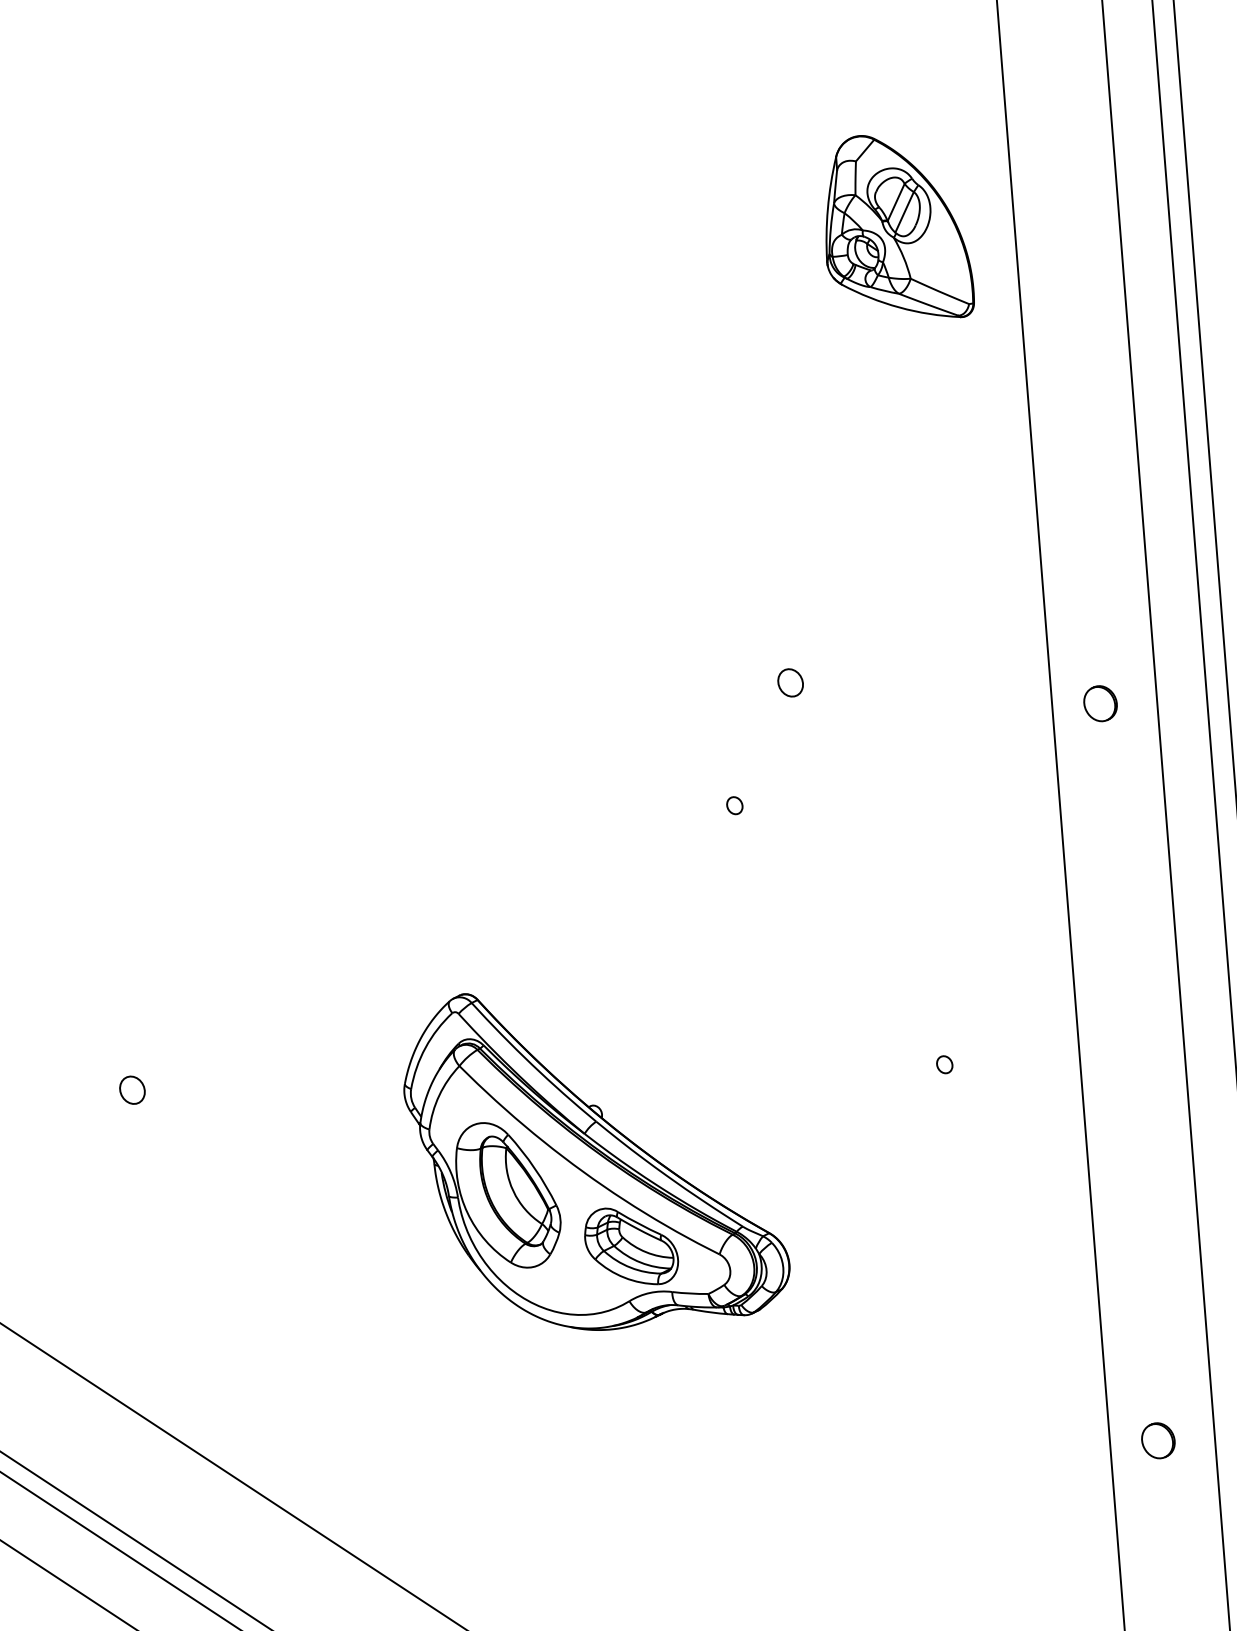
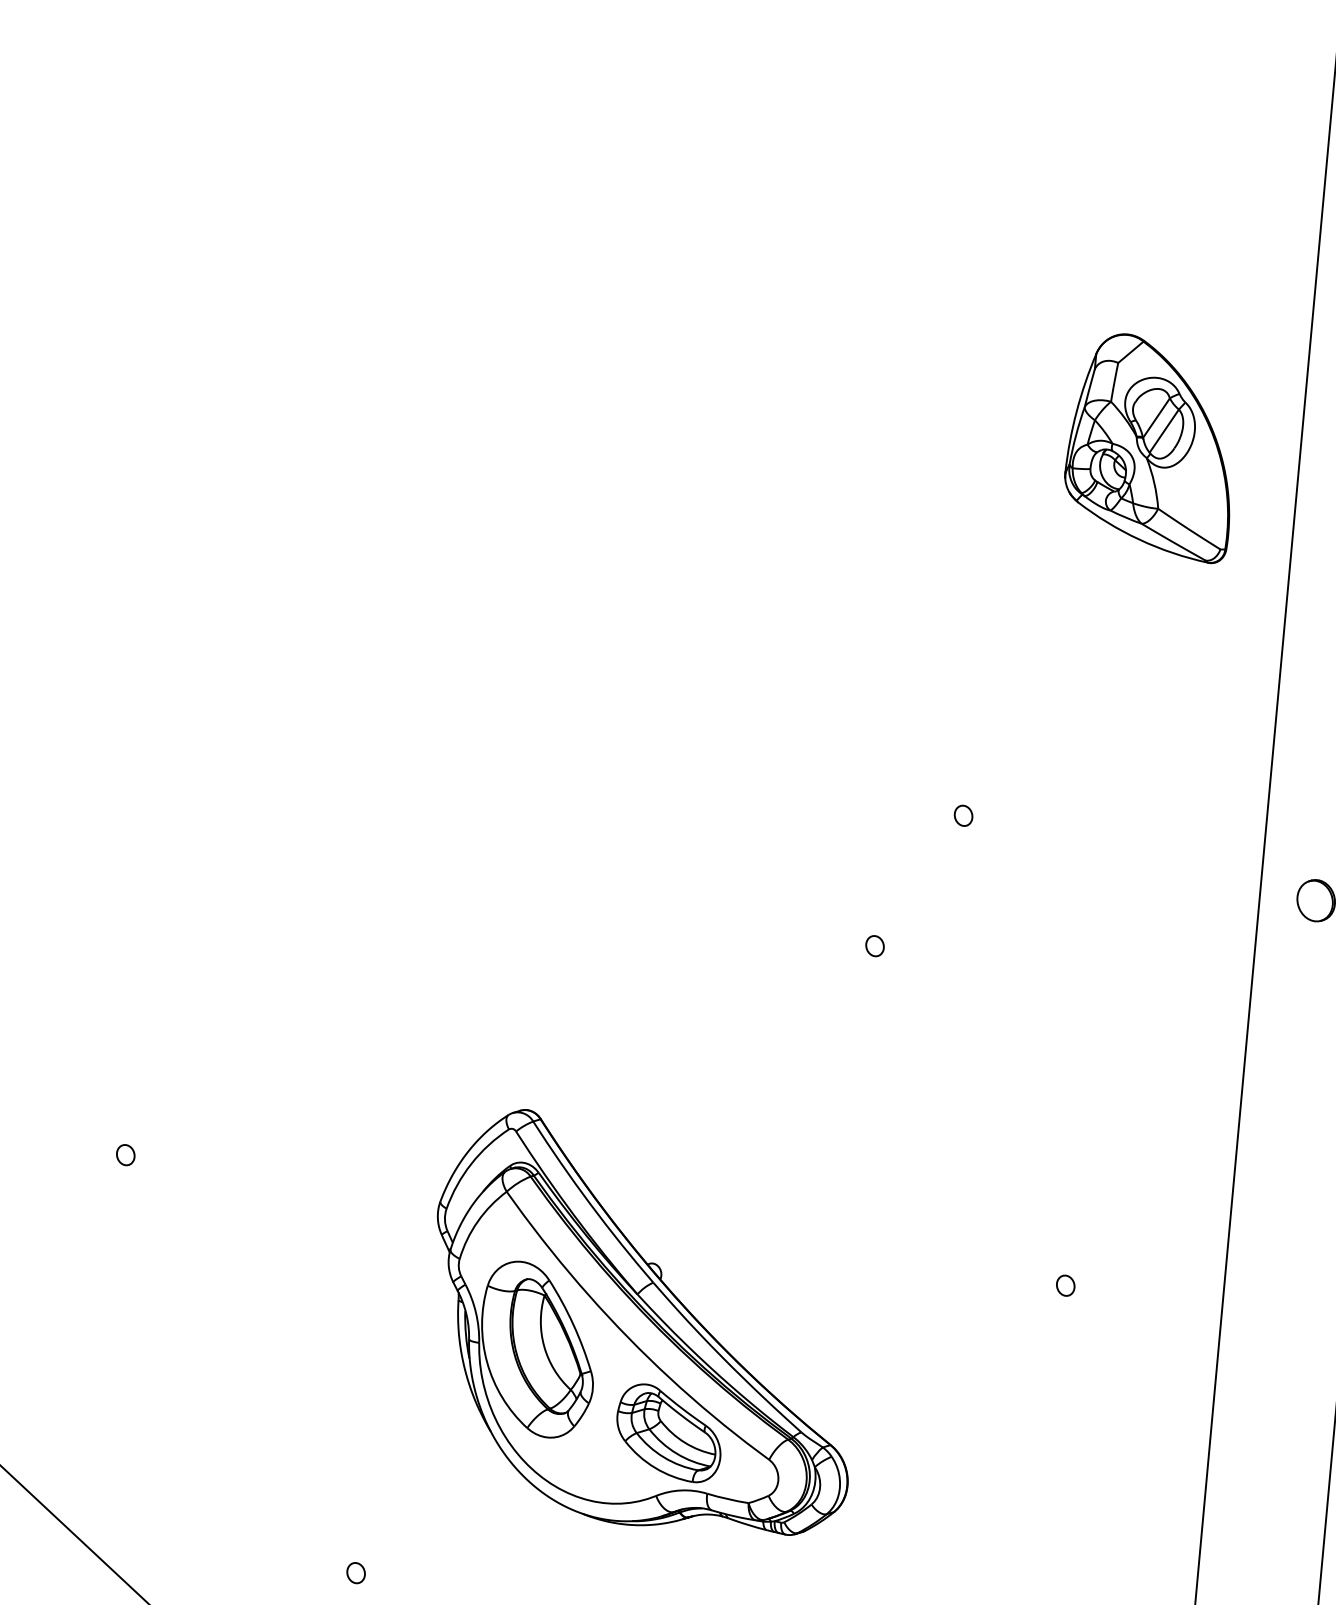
part: (899, 226) -> (1155, 446), moved
part: (790, 682) -> (963, 815), size x0.62
part: (132, 1089) -> (125, 1154), size x0.62
part: (386, 1409) -> (355, 1572), added

